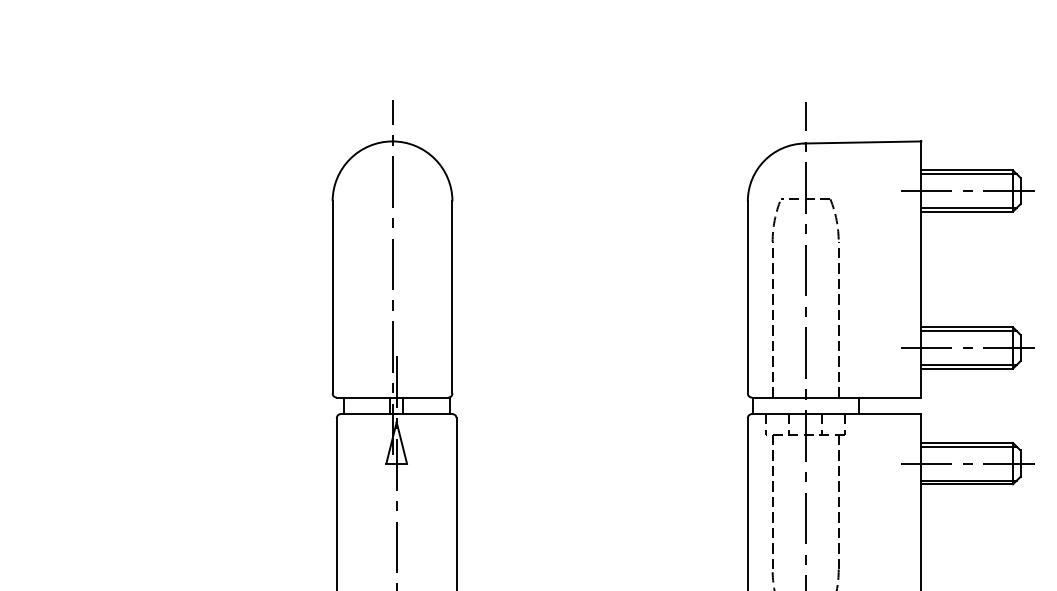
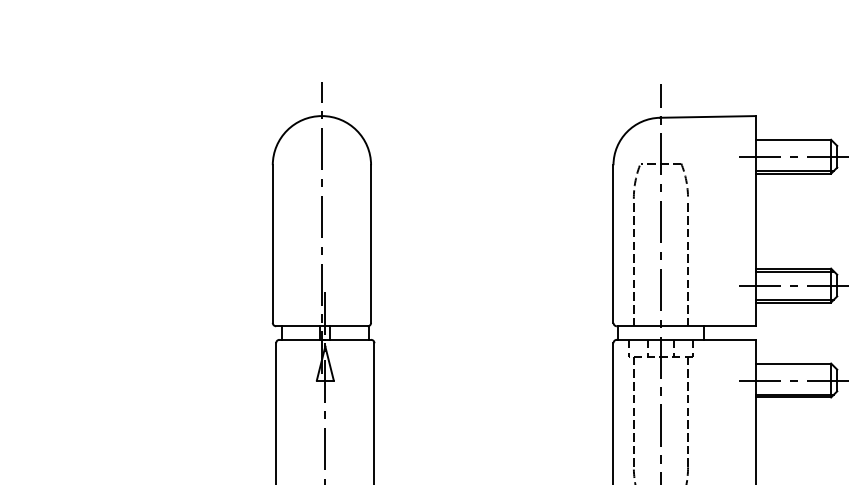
line: (968, 174) -> (794, 143), removed
line: (968, 446) -> (794, 366), removed

